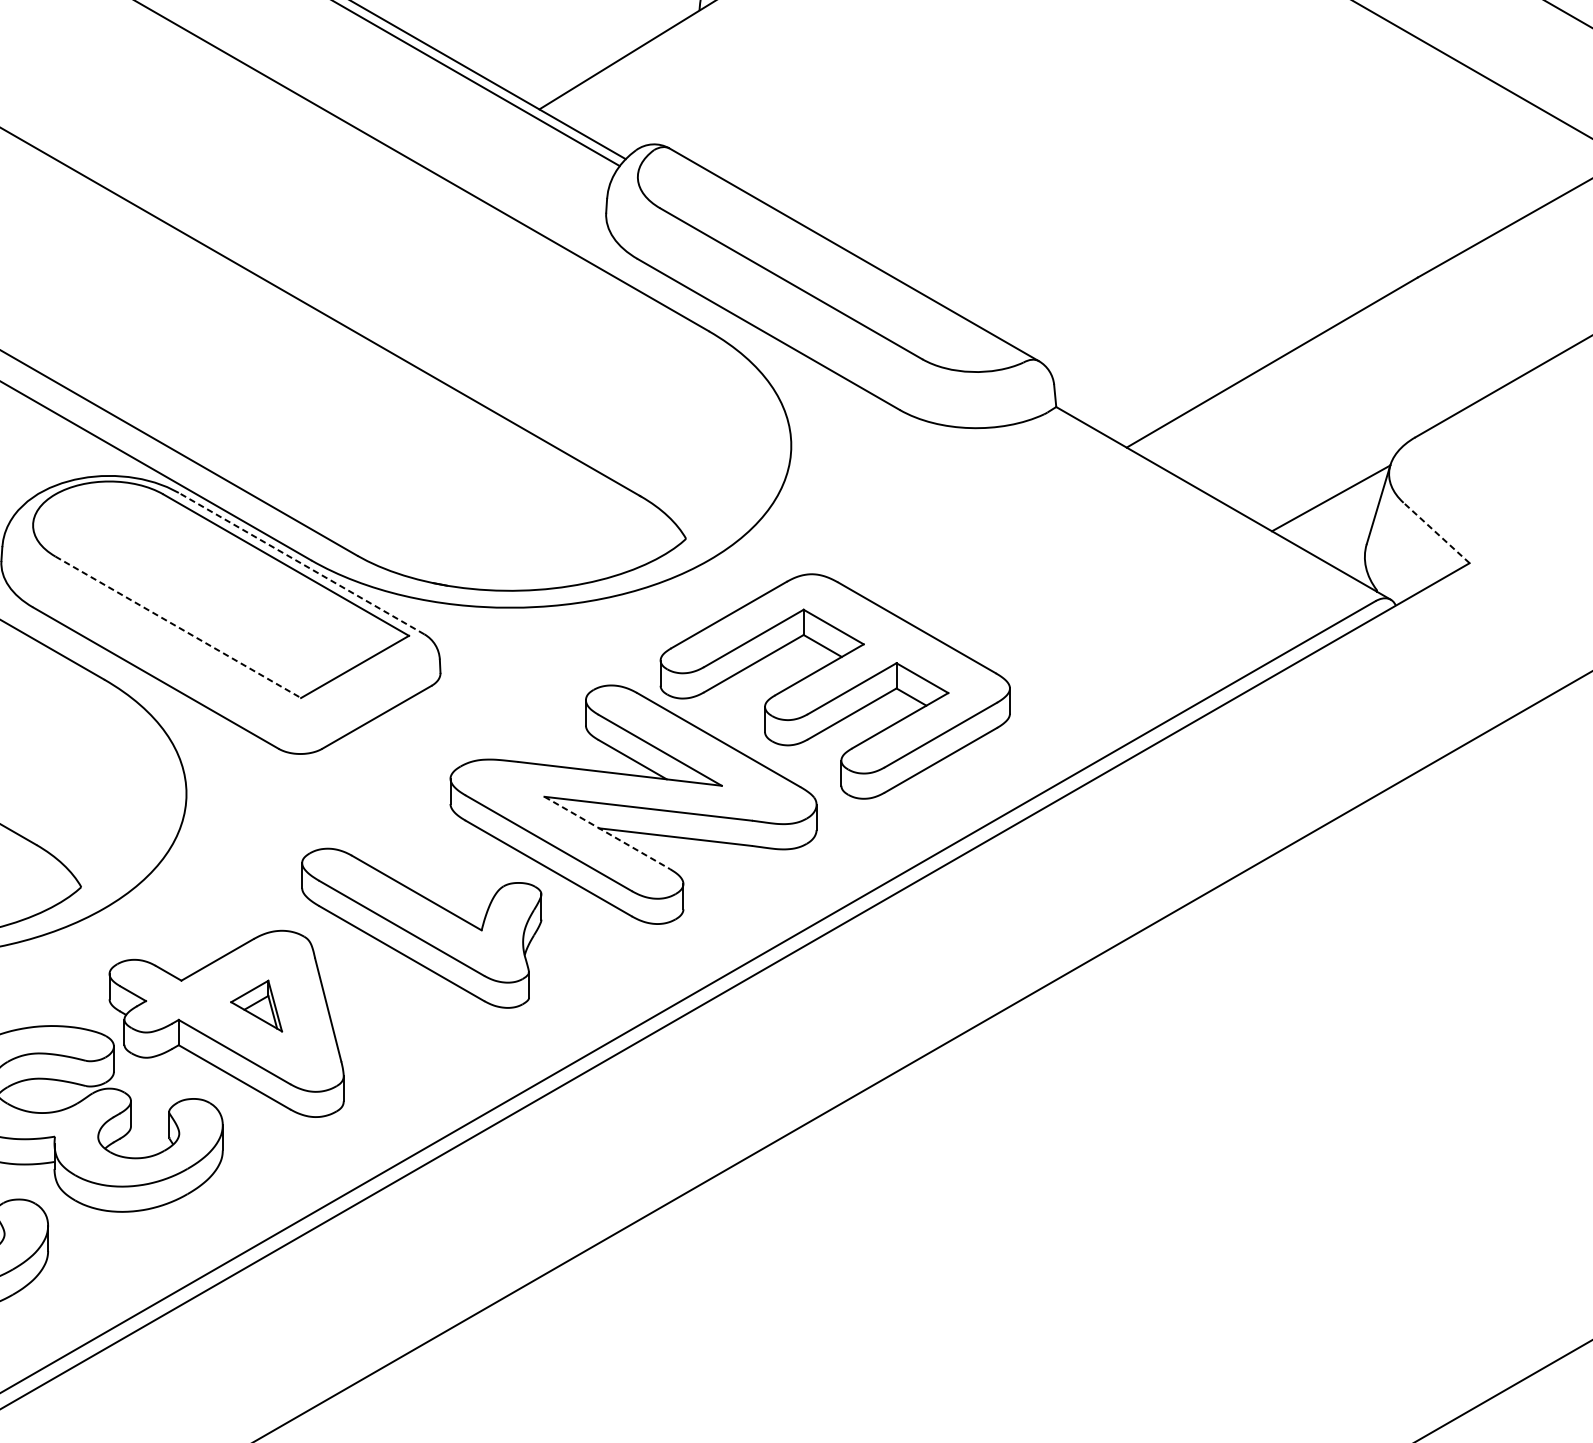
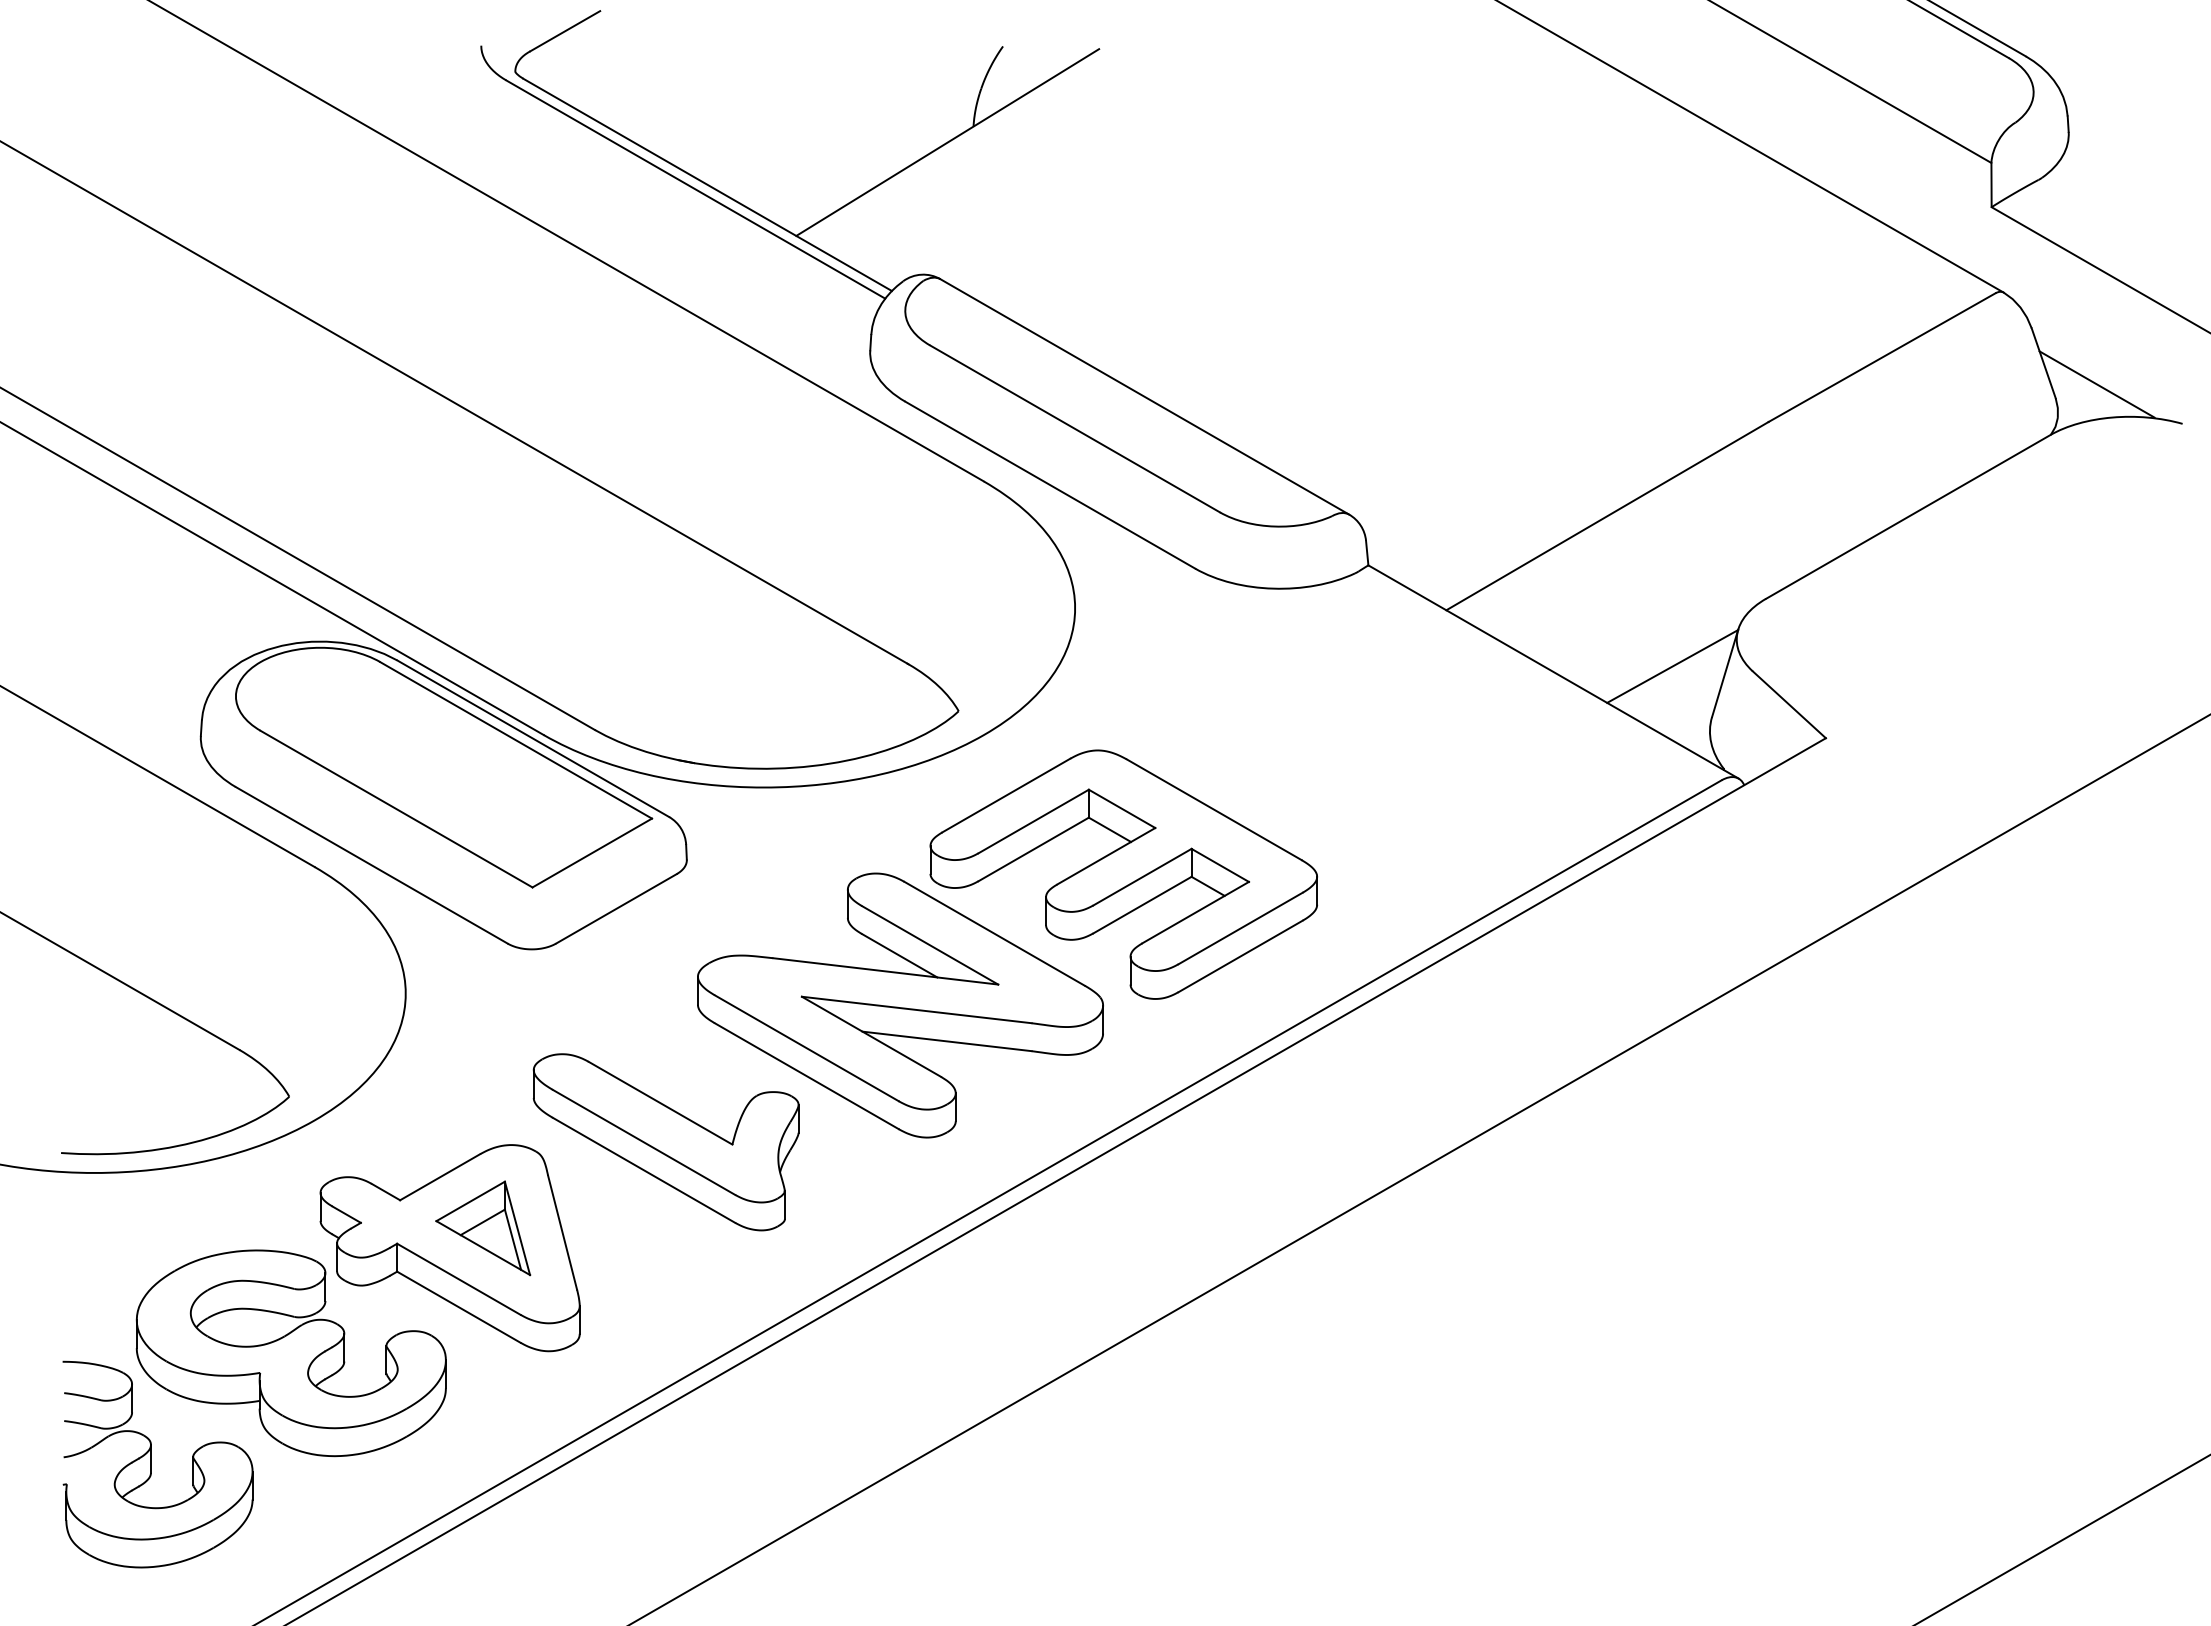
line: (1436, 532) -> (1789, 704), dashed -> solid
line: (301, 563) -> (533, 738), dashed -> solid
line: (178, 627) -> (396, 809), dashed -> solid
line: (607, 833) -> (871, 1037), dashed -> solid
part: (256, 1006) -> (483, 1228), size x1.67

